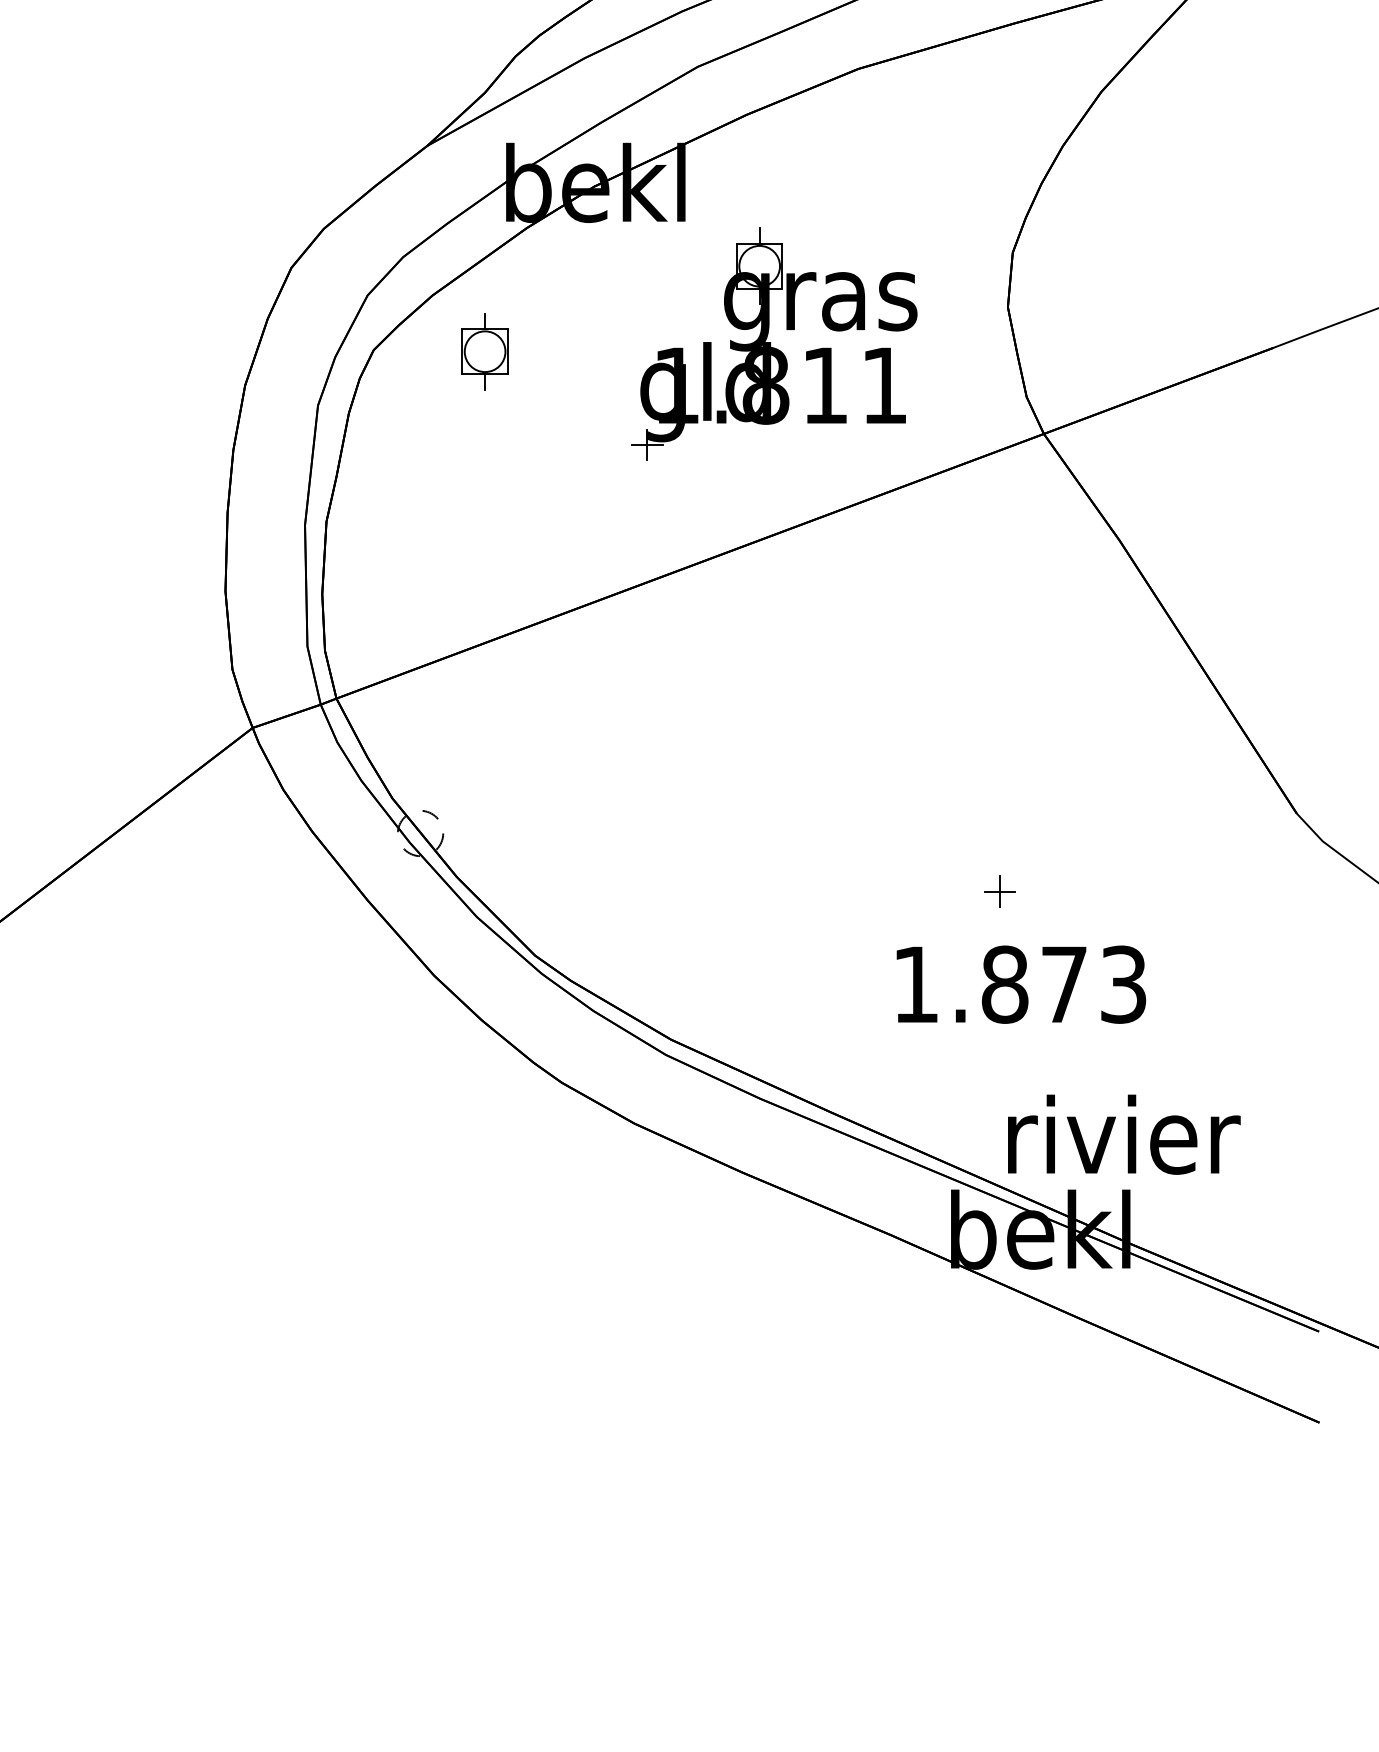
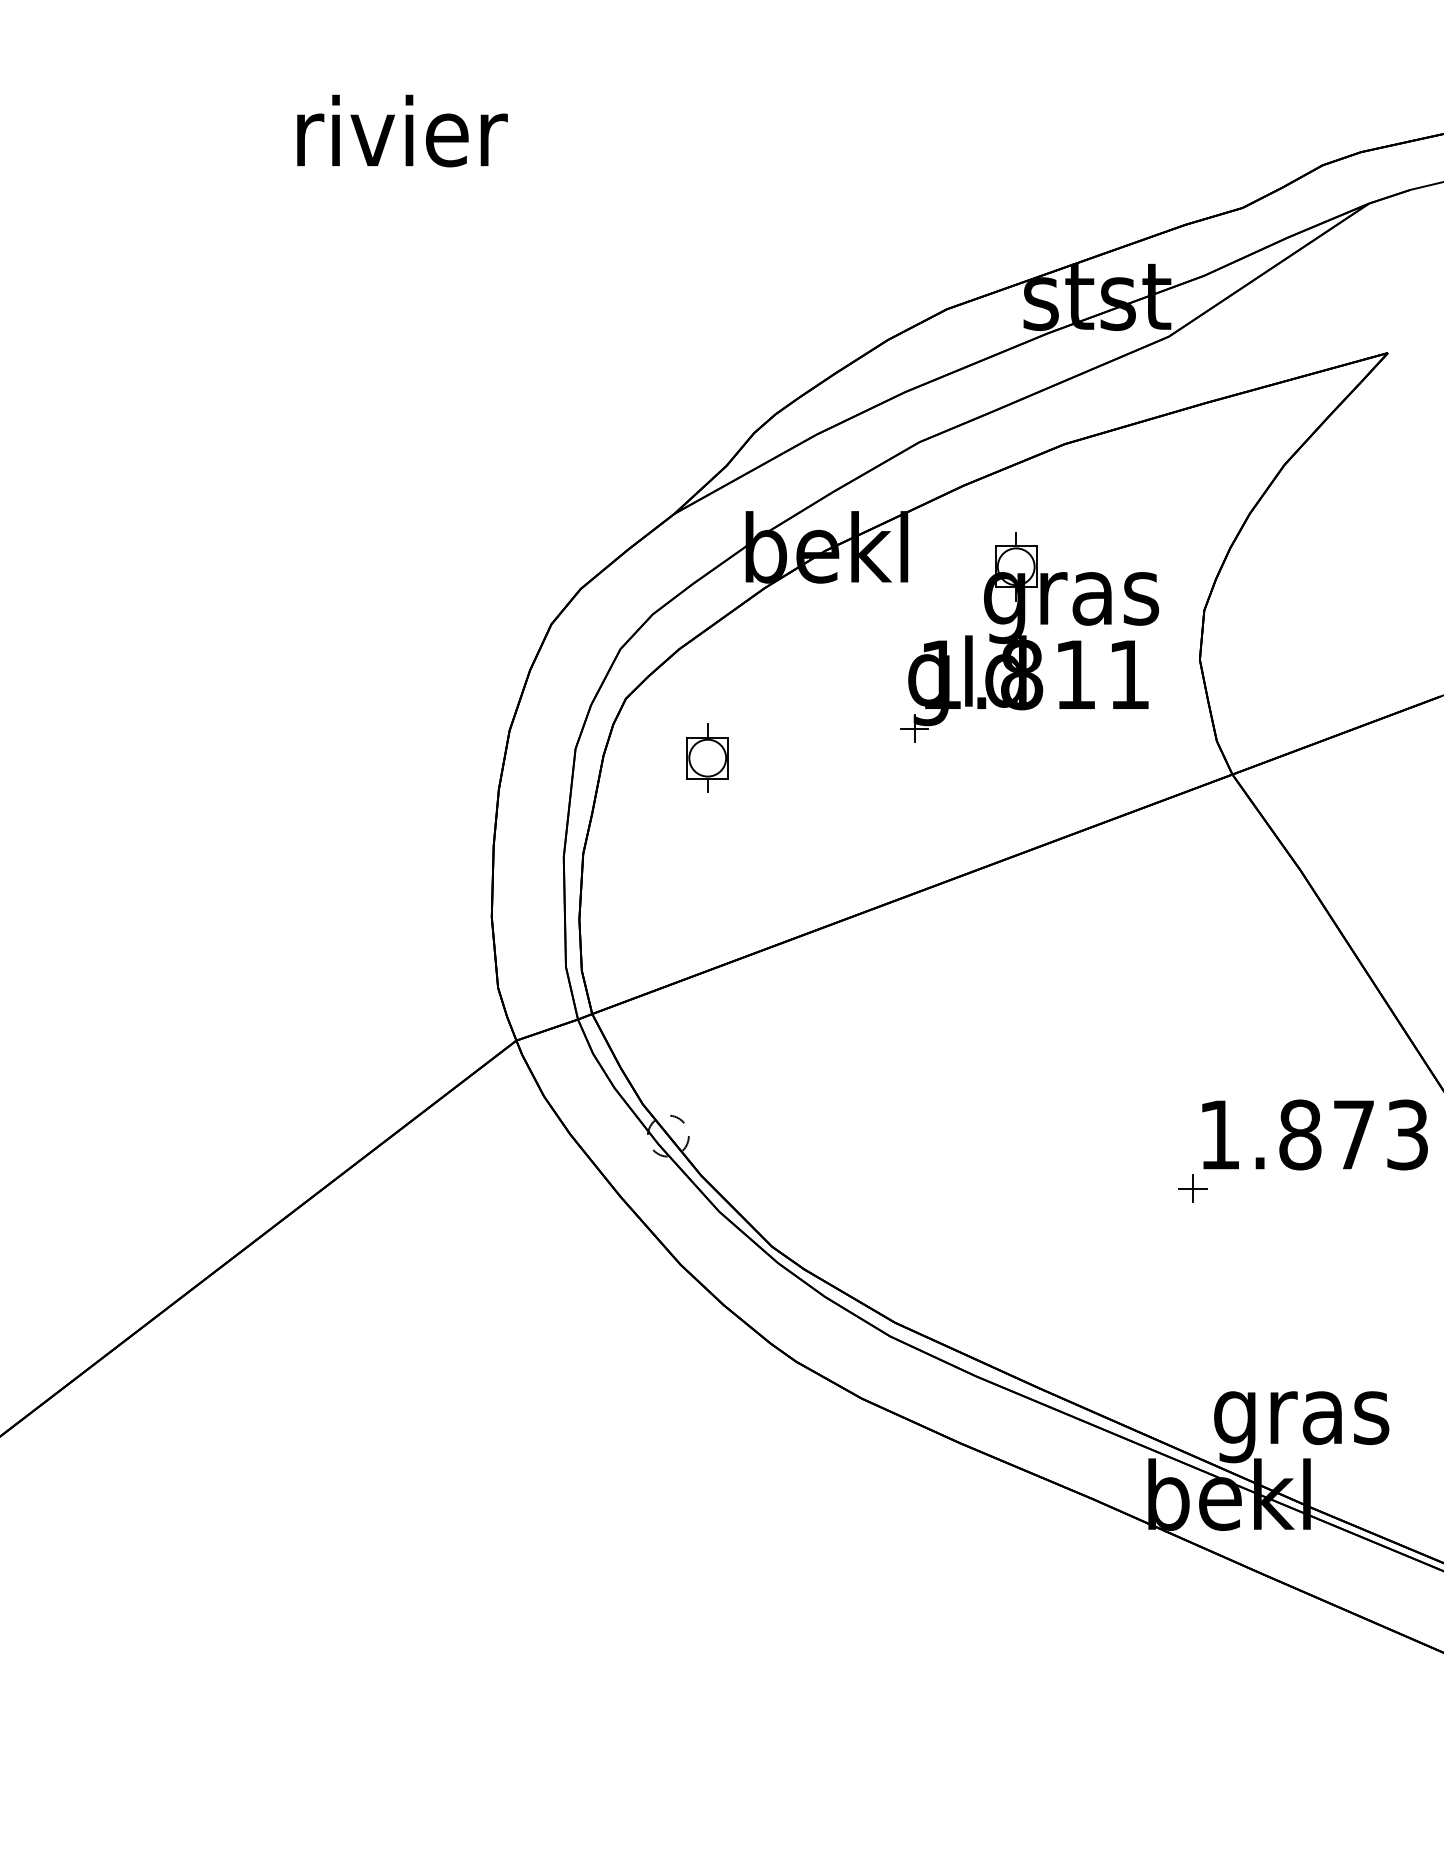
part: (774, 344) -> (1029, 637), moved
part: (484, 351) -> (707, 757), moved
text: (1020, 984) -> (1314, 1134), moved
text: (1124, 1144) -> (1305, 1417), rivier -> gras

